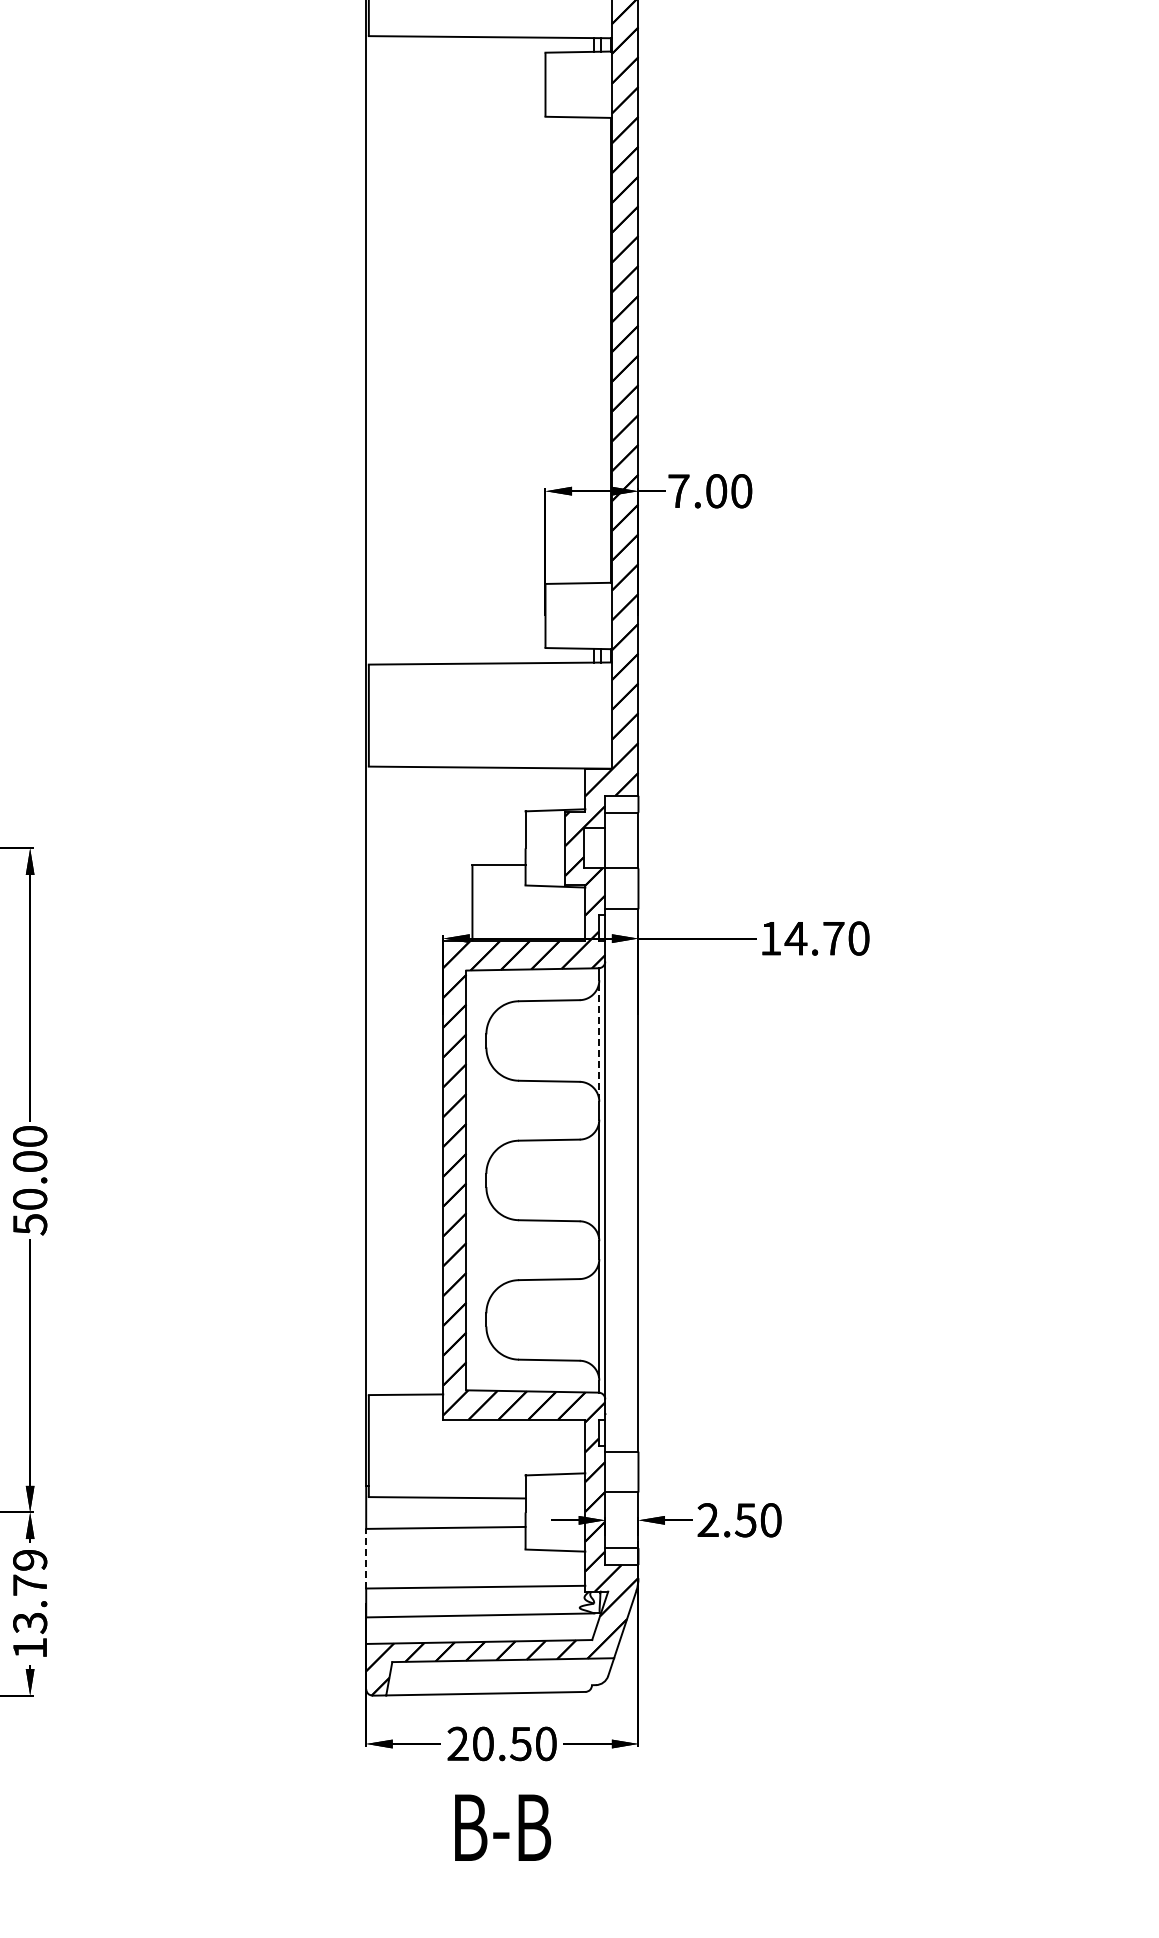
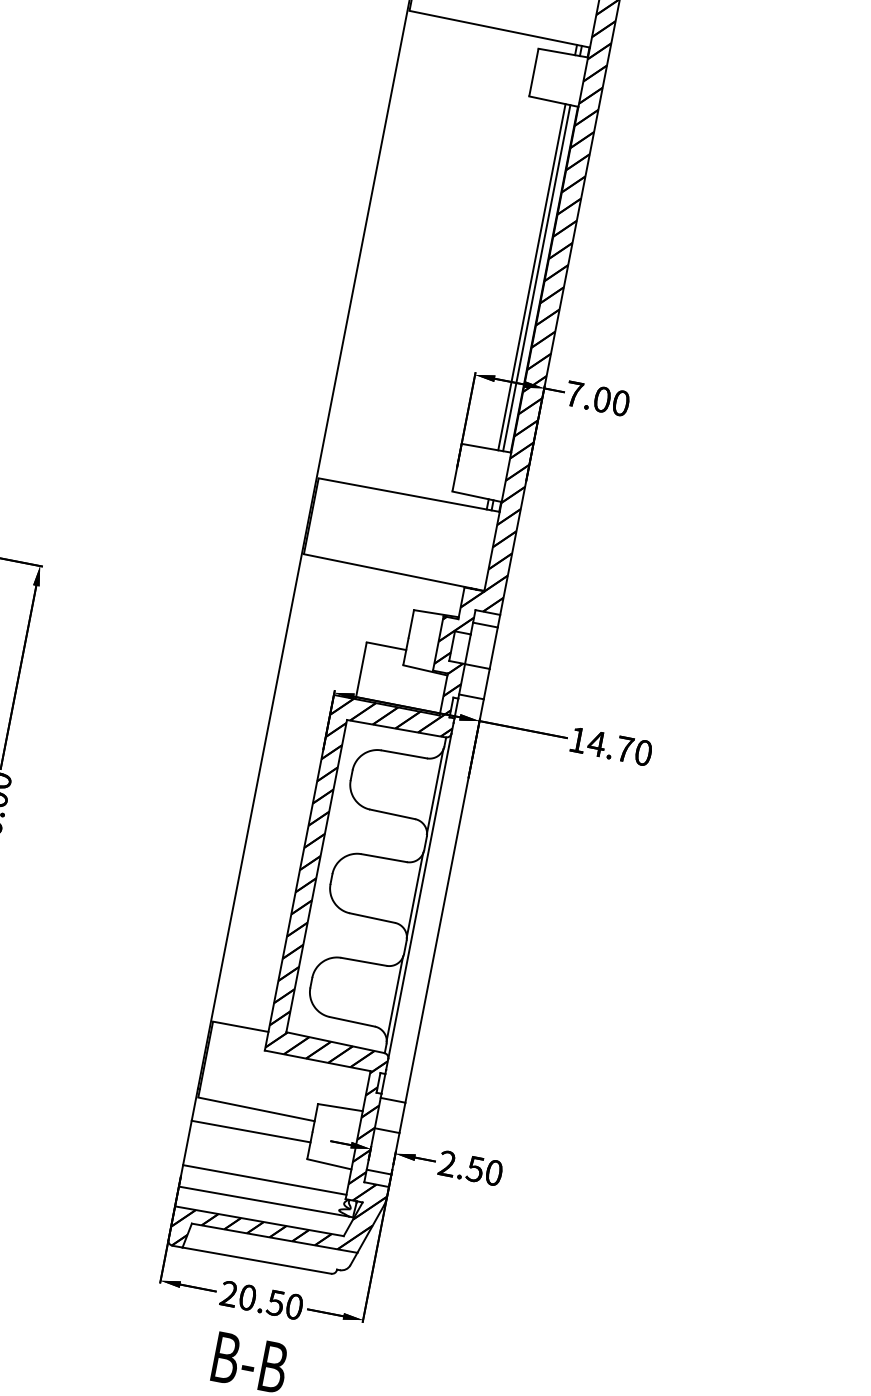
line: (600, 349) -> (536, 277), added
line: (594, 350) -> (531, 277), added
line: (598, 1041) -> (434, 791), dashed -> solid
line: (366, 1558) -> (187, 1142), dashed -> solid

